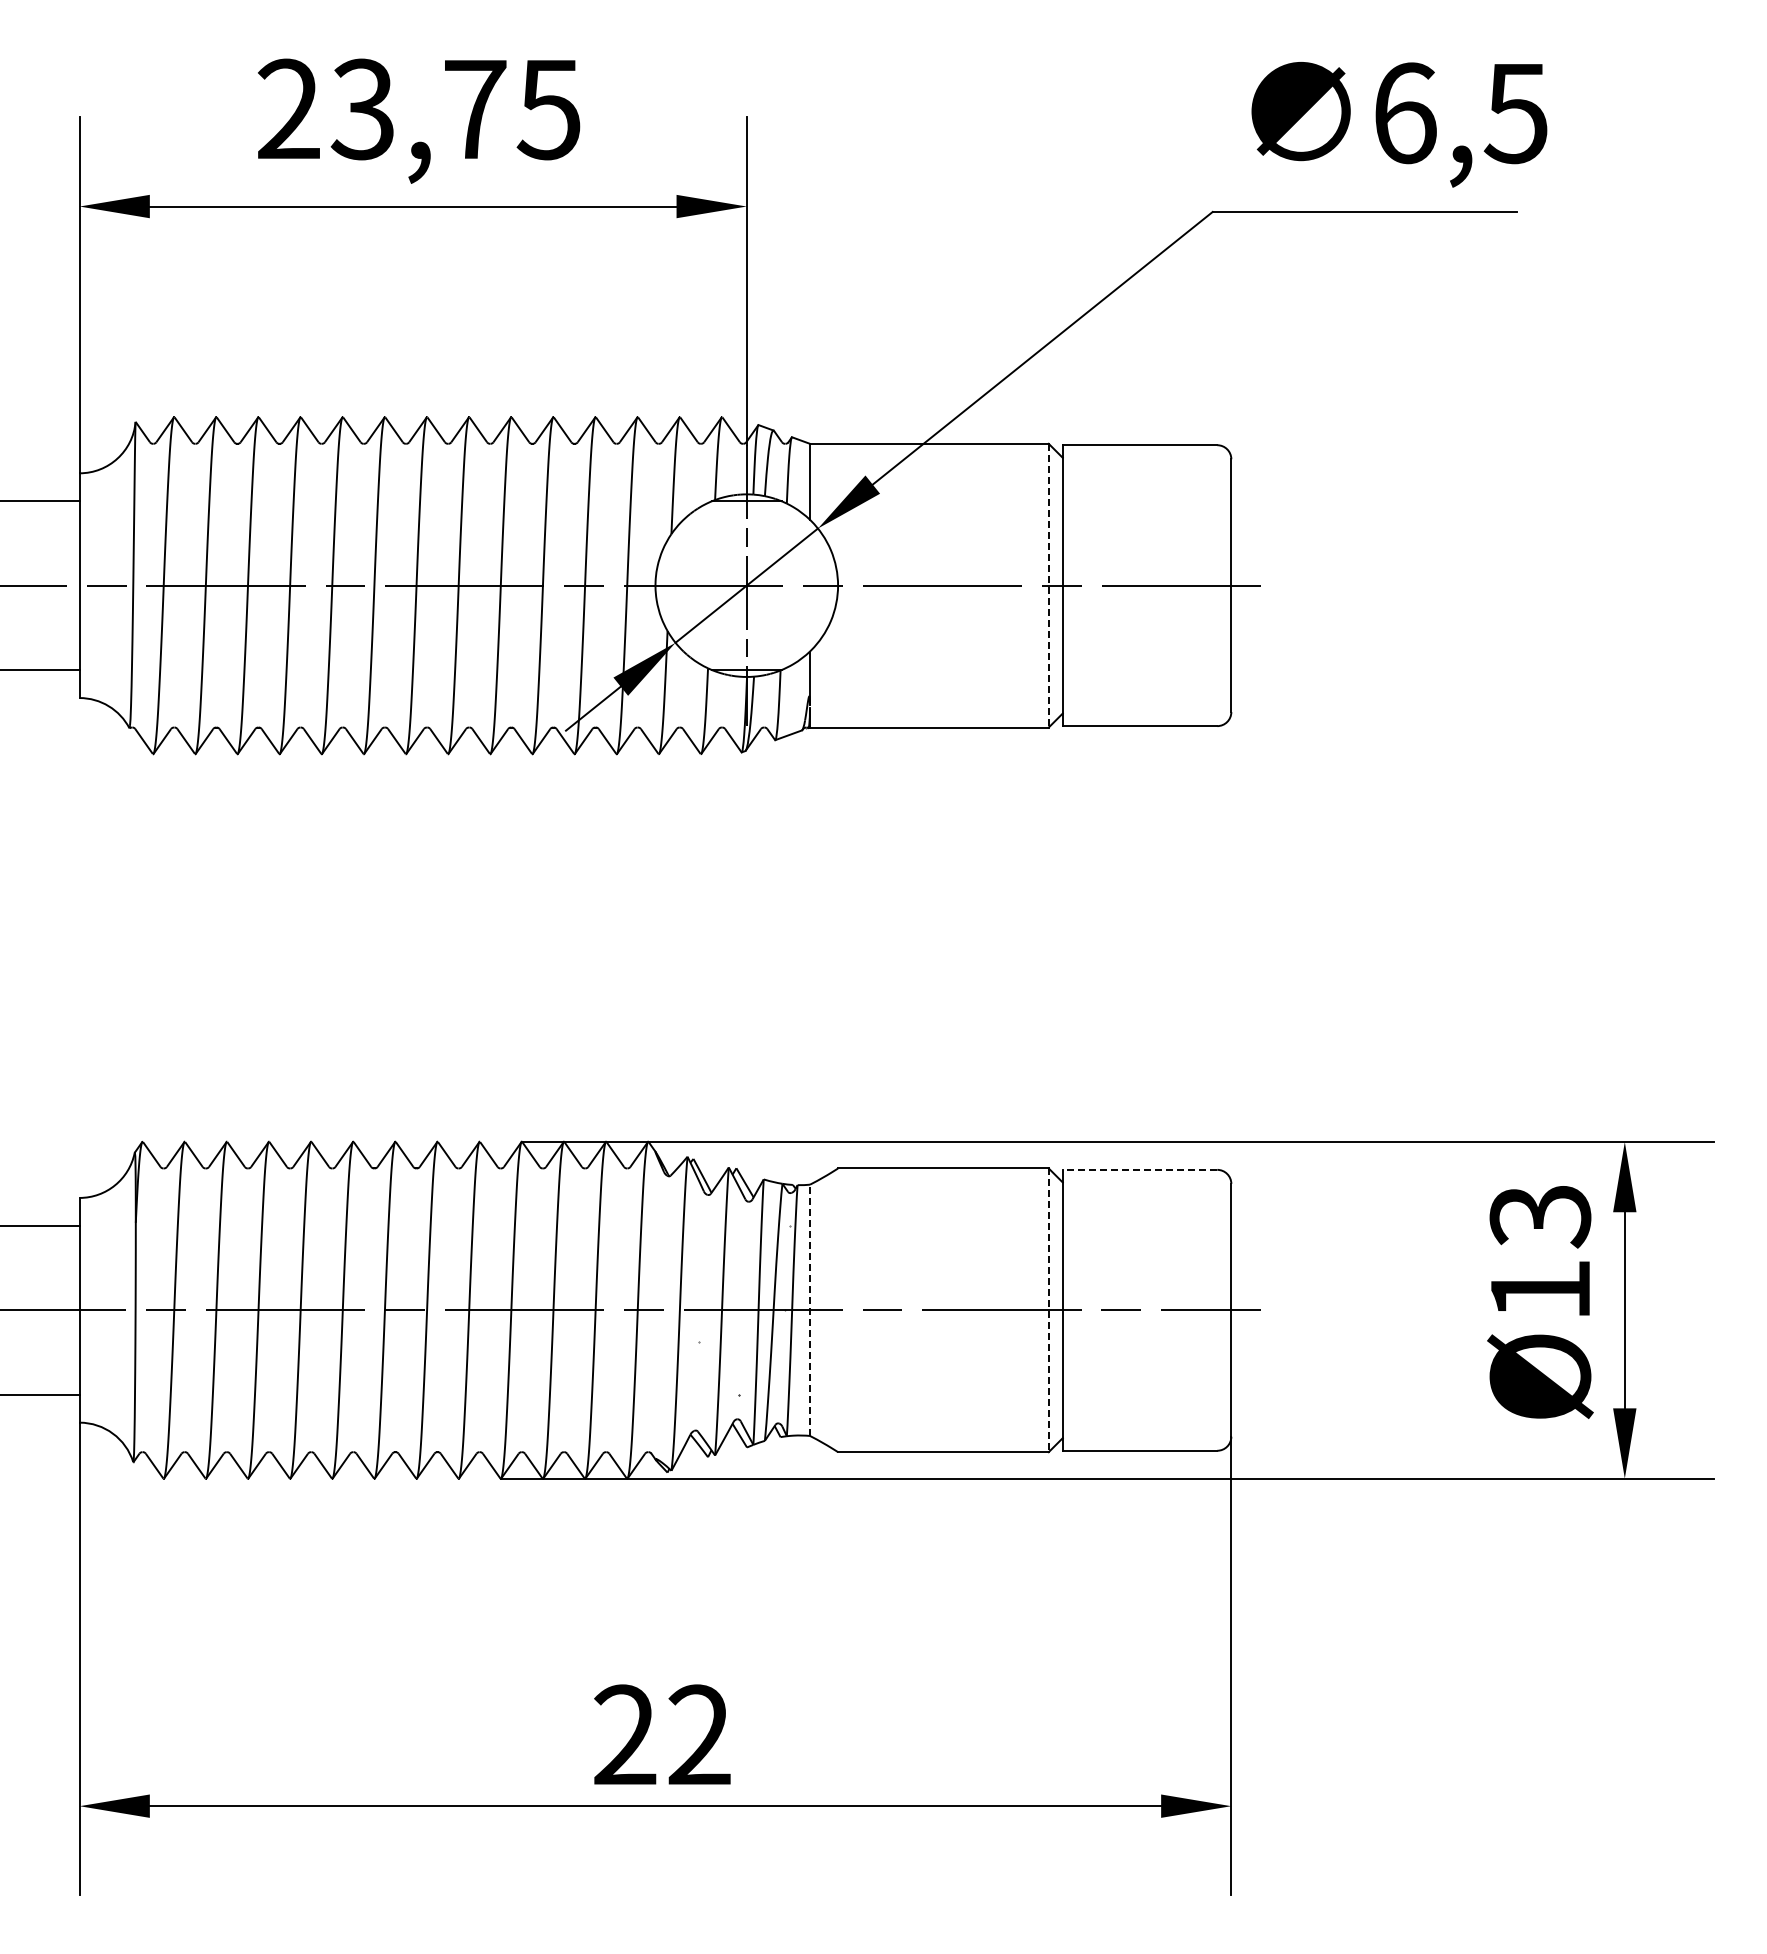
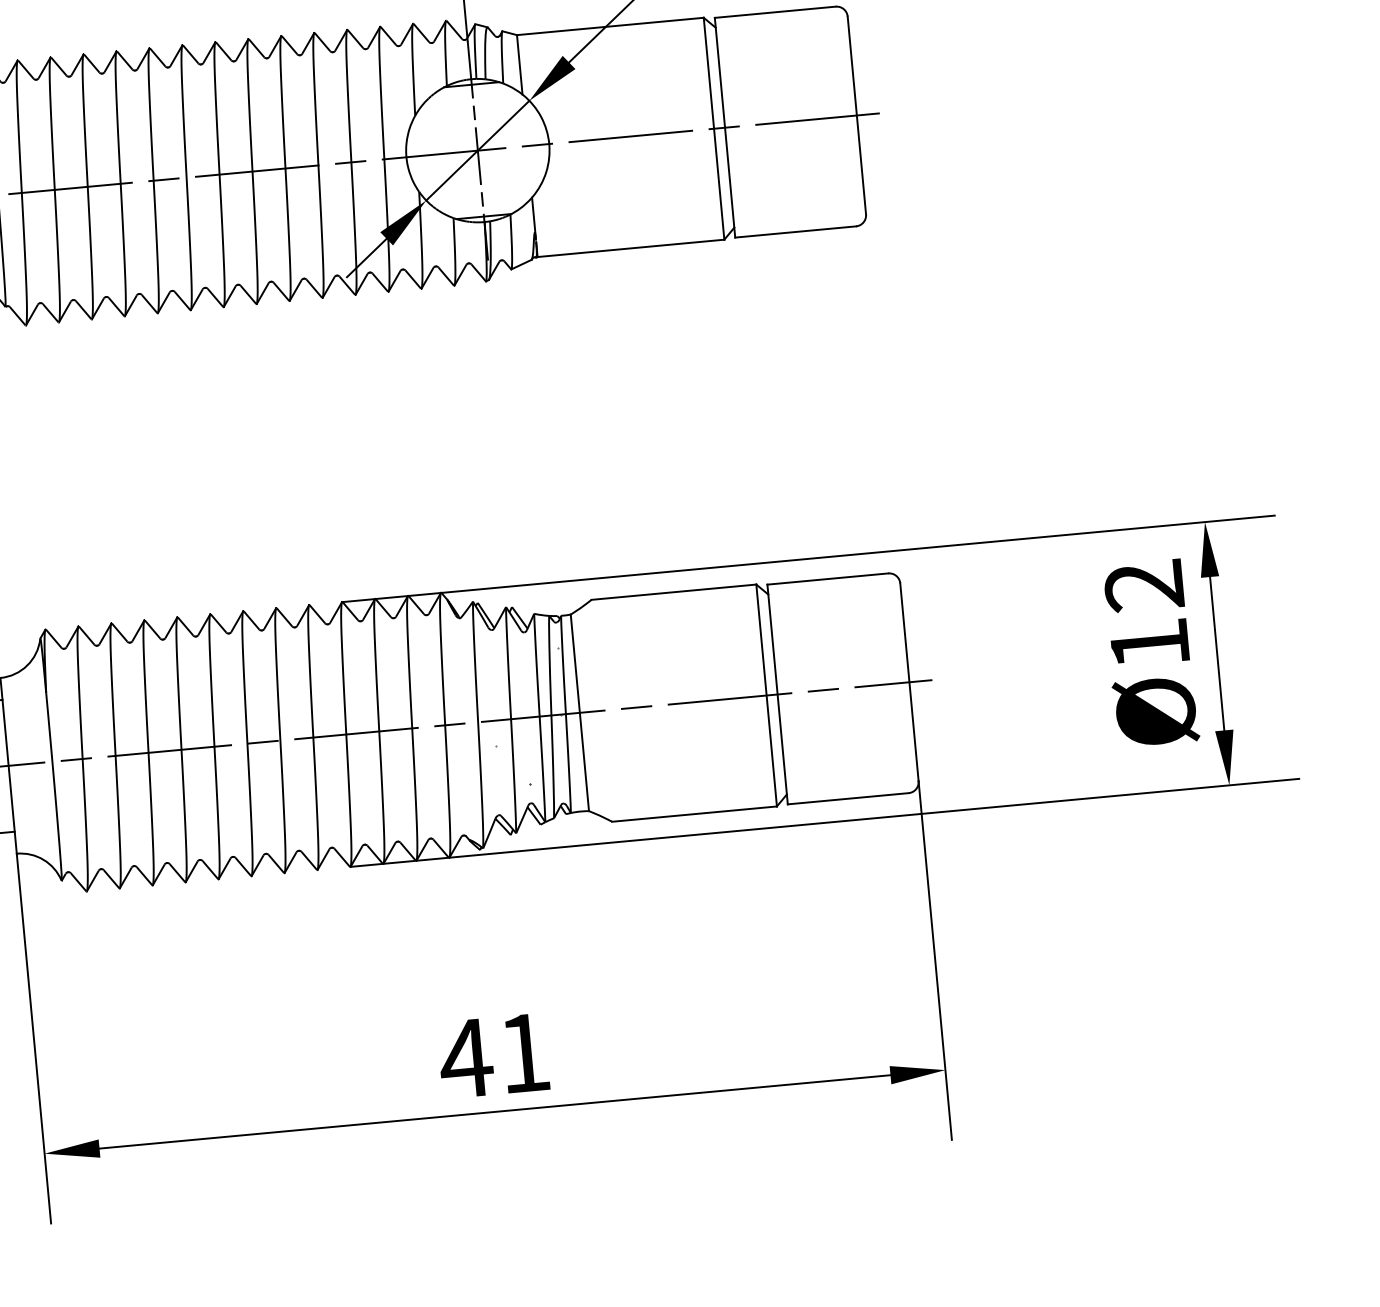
line: (1048, 585) -> (713, 128), dashed -> solid
line: (1139, 1169) -> (827, 578), dashed -> solid
text: (1540, 1216) -> (1144, 586), Ø13 -> Ø12
line: (809, 1310) -> (579, 713), dashed -> solid
line: (1048, 1310) -> (766, 695), dashed -> solid
text: (660, 1734) -> (493, 1055), 22 -> 41

